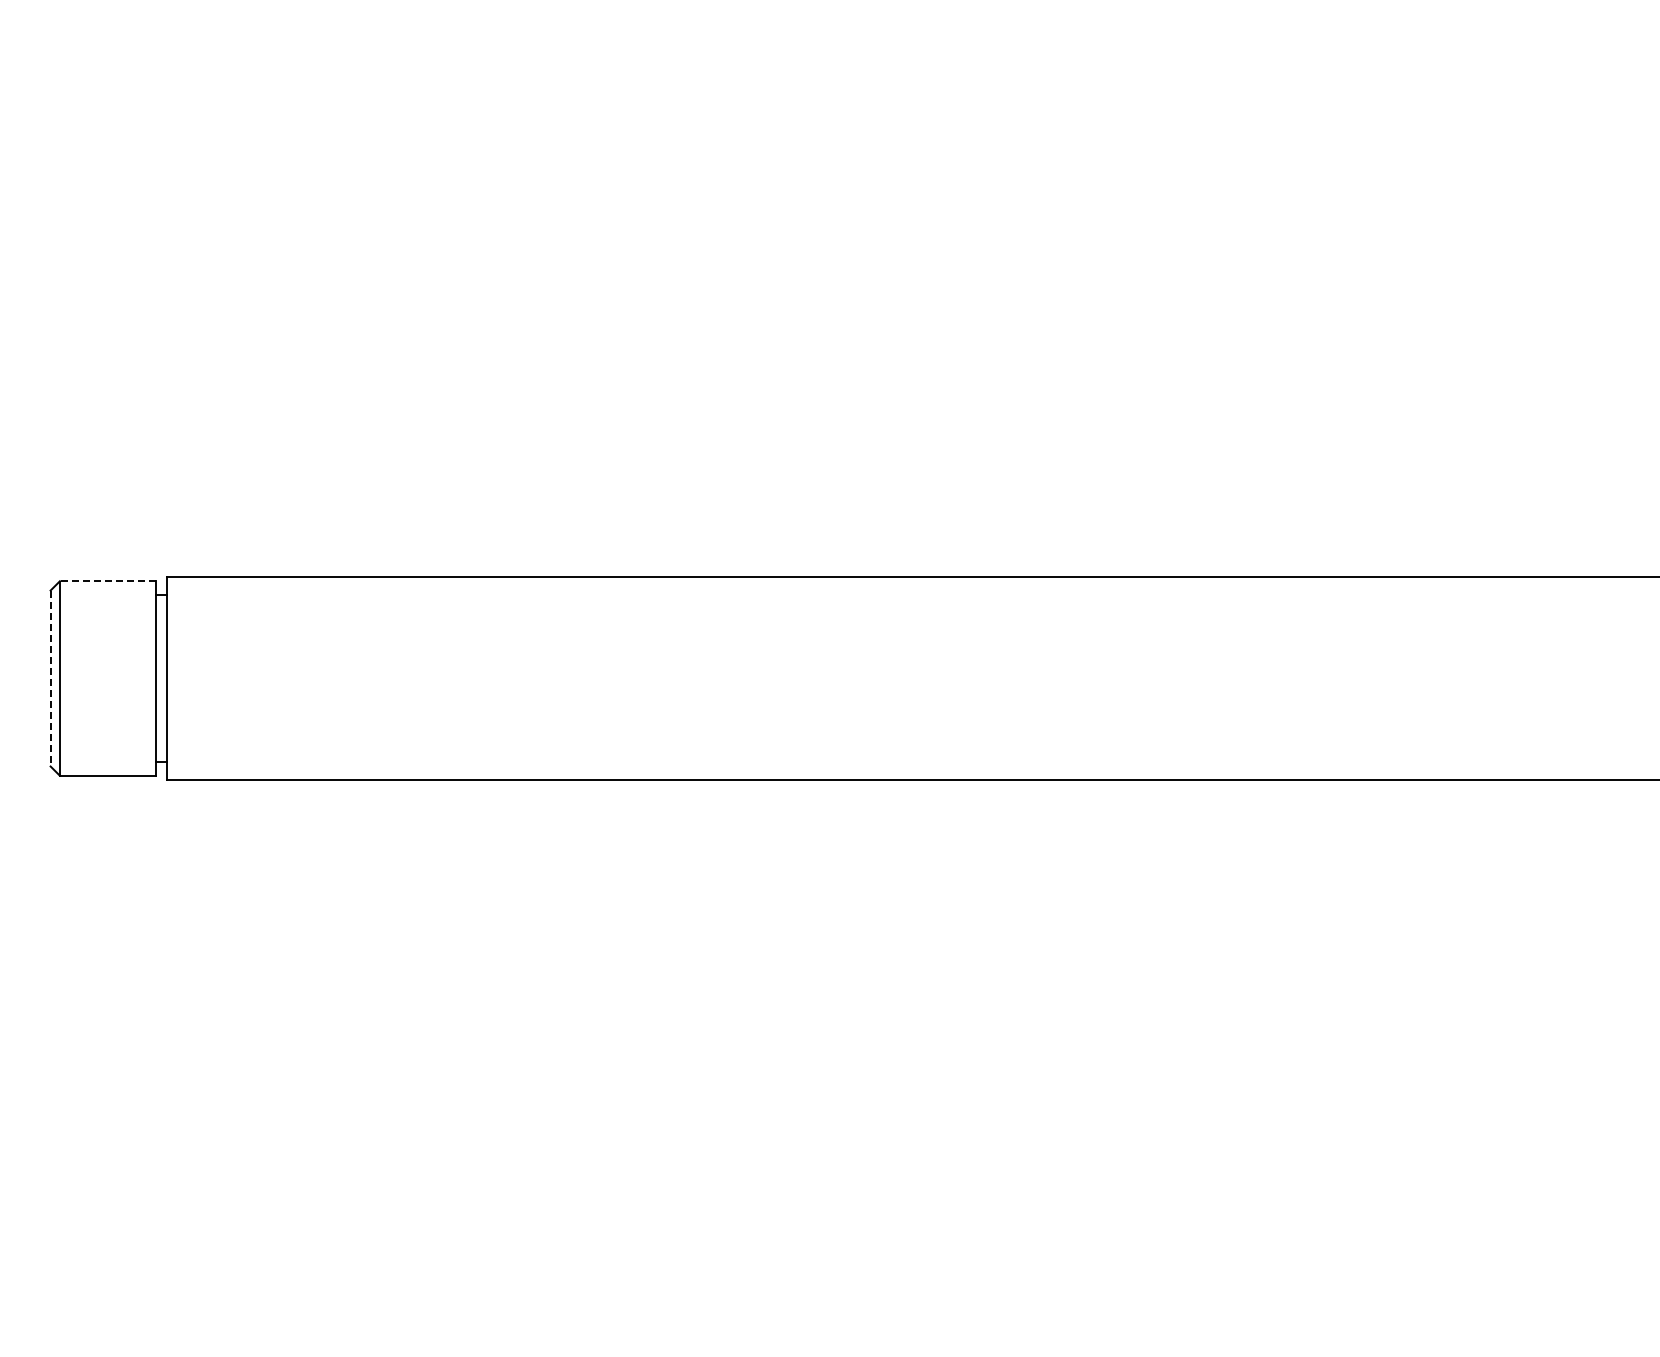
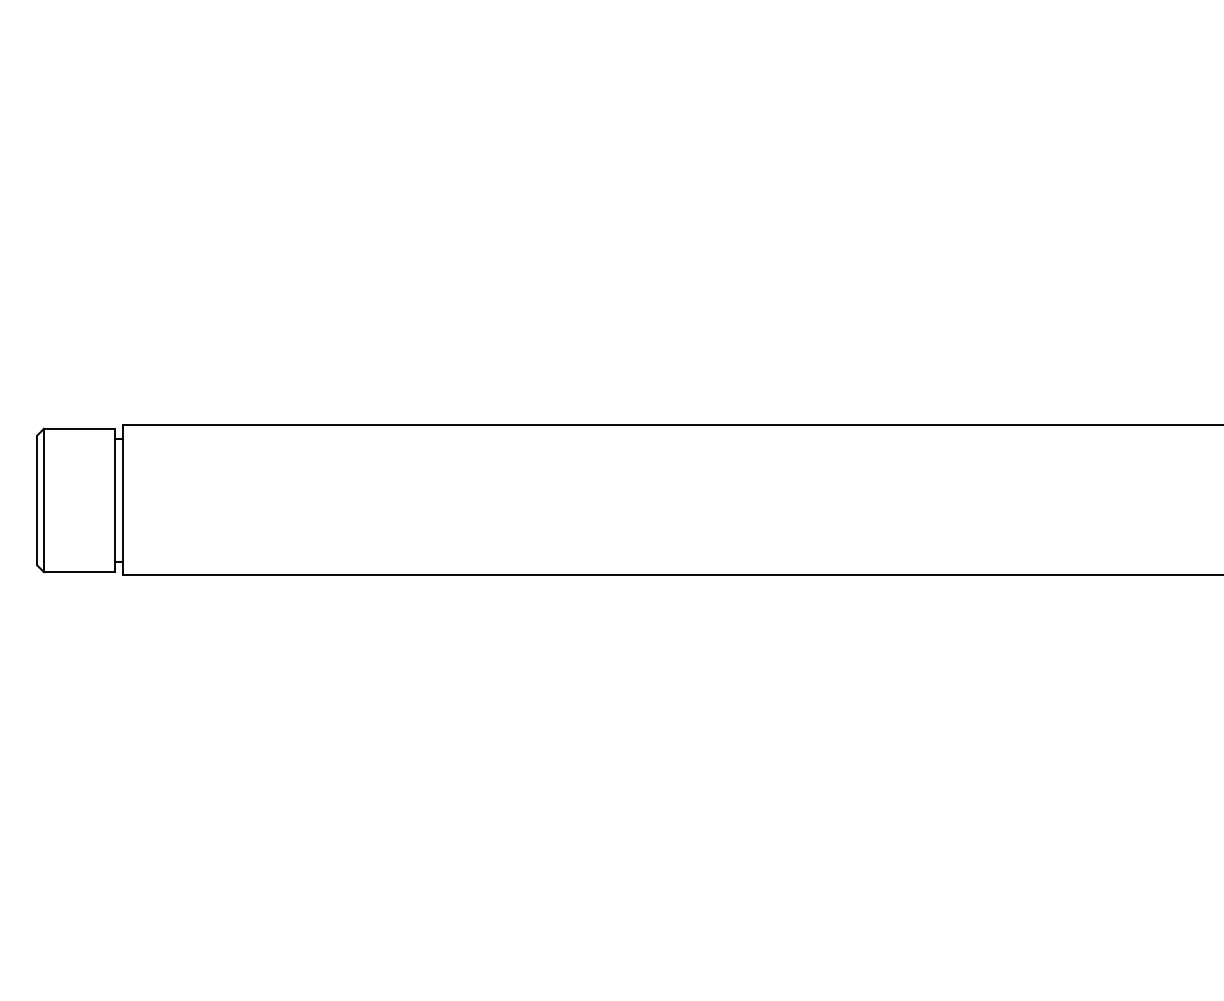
line: (107, 581) -> (79, 428), dashed -> solid
line: (50, 678) -> (37, 500), dashed -> solid

